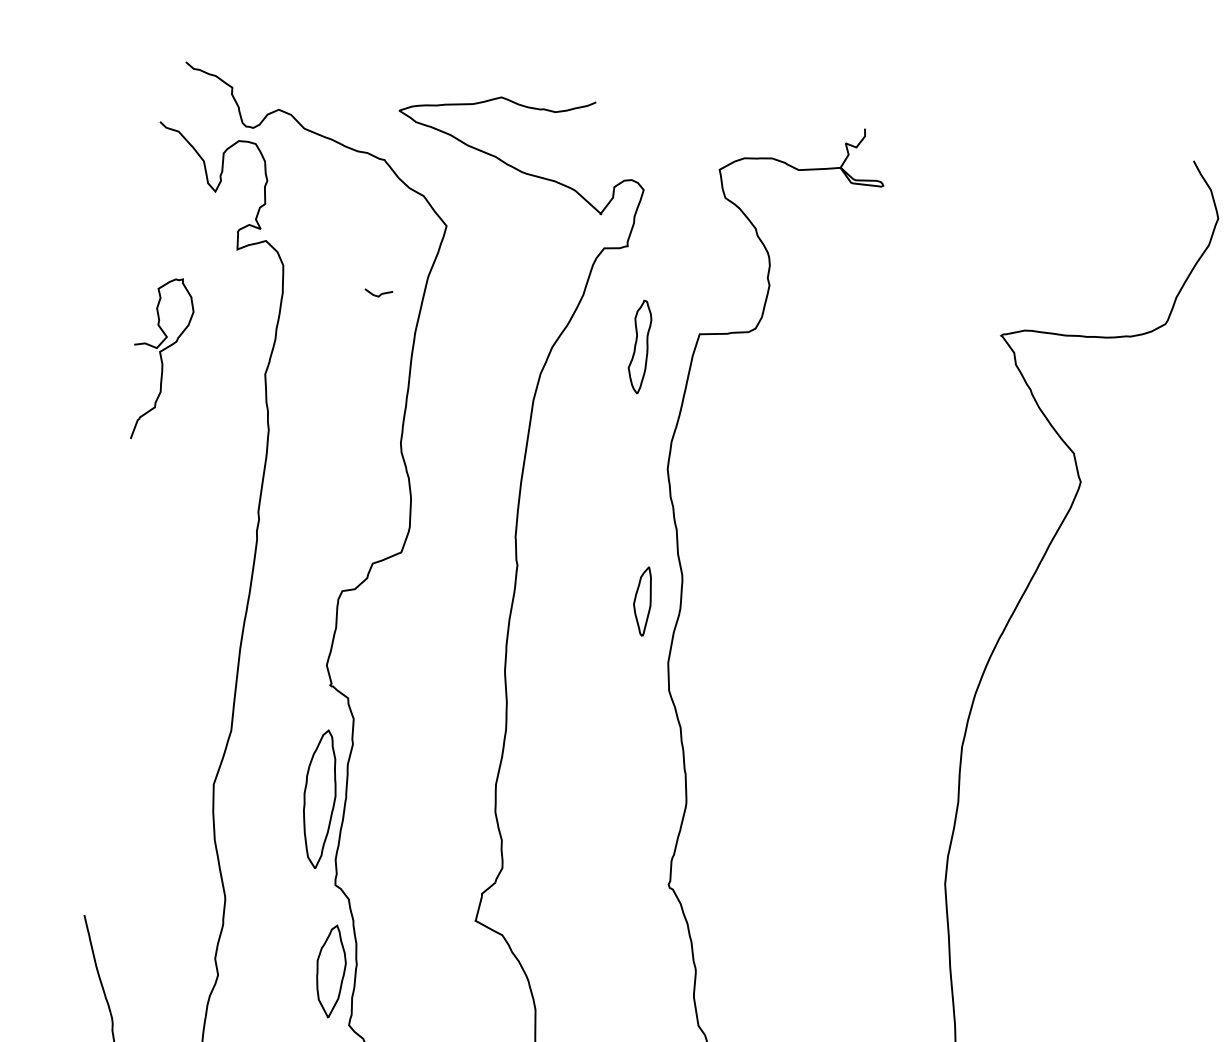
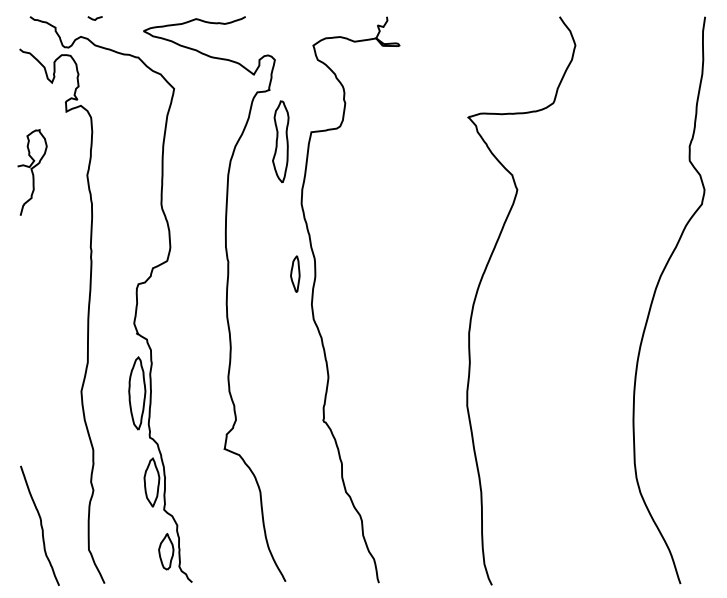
line: (375, 293) -> (93, 18), moved
part: (639, 346) -> (280, 141), size x1.67

